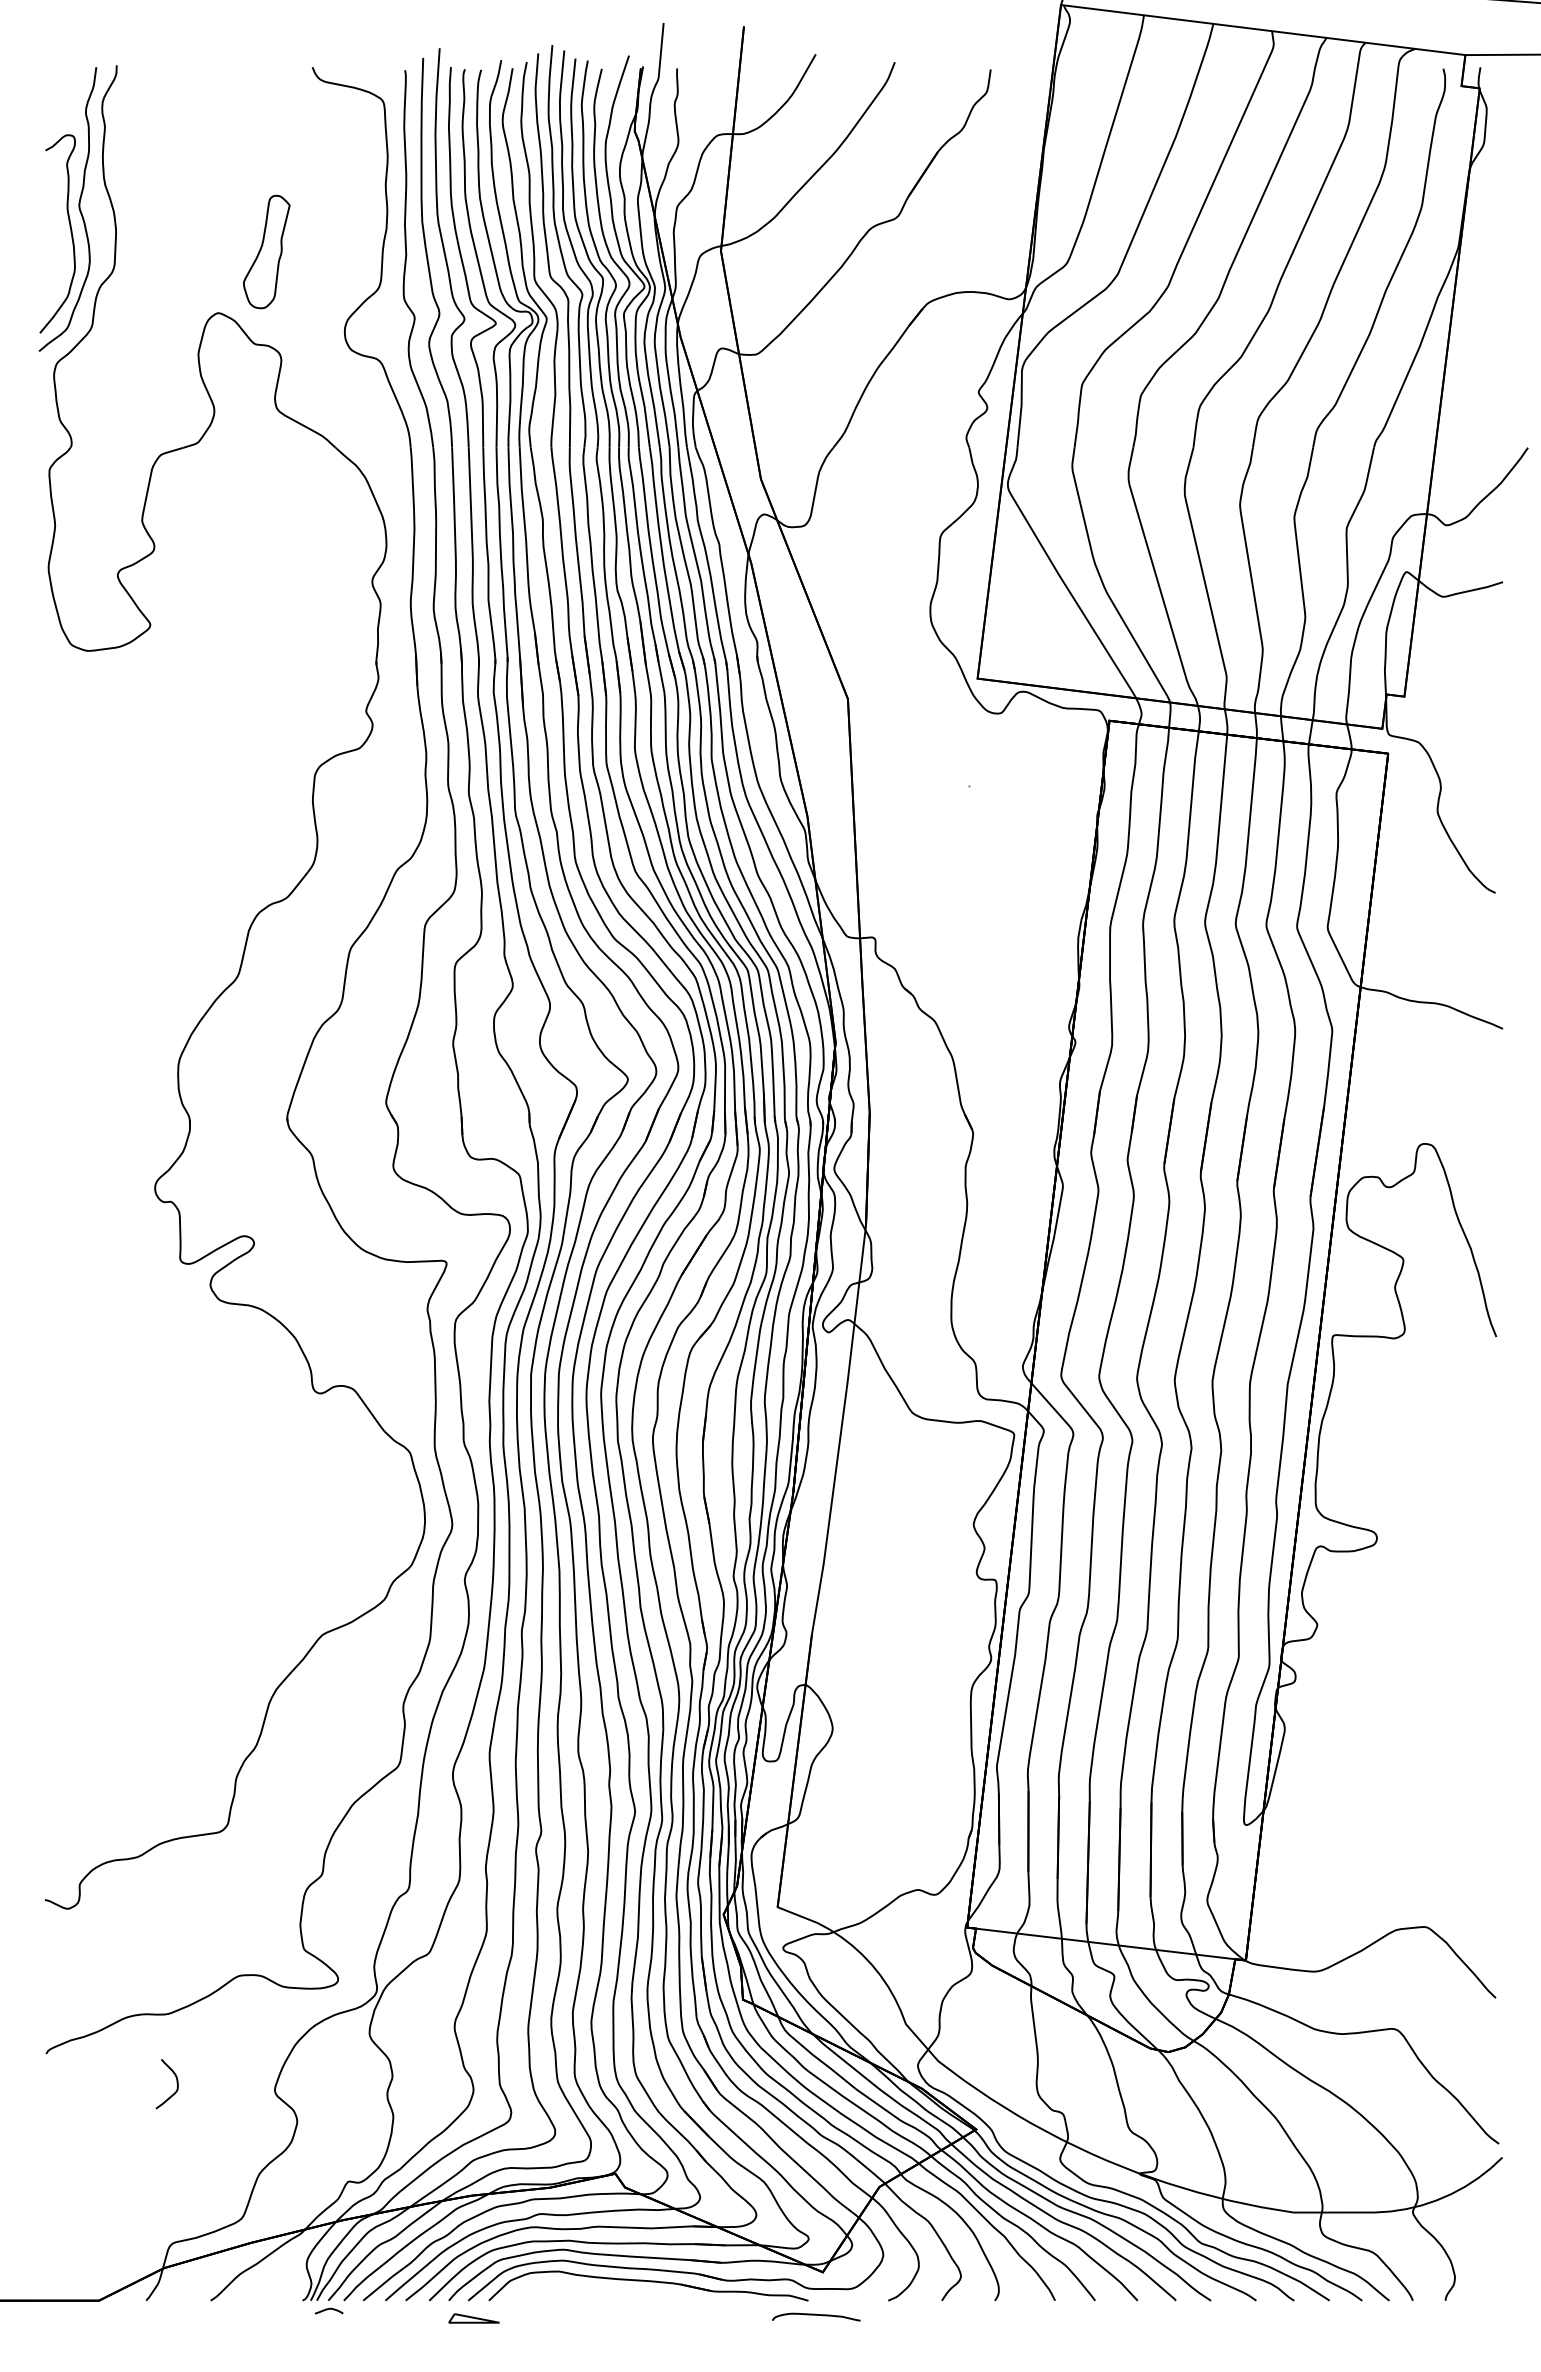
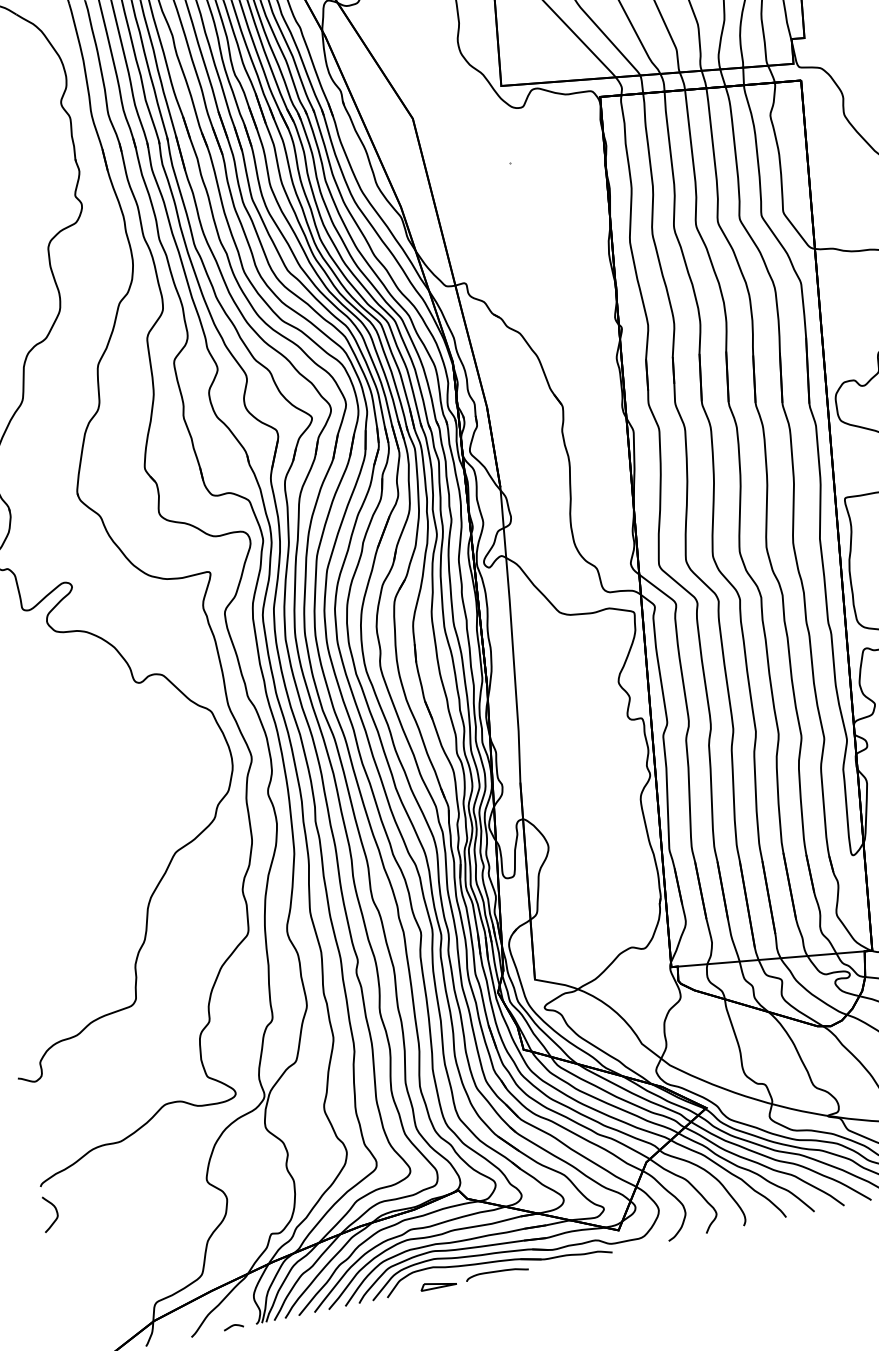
curve: (176, 2083) -> (56, 1212), moved
curve: (329, 2309) -> (233, 1325), moved
curve: (816, 2315) -> (497, 1271), moved
part: (473, 2318) -> (438, 1284), moved

